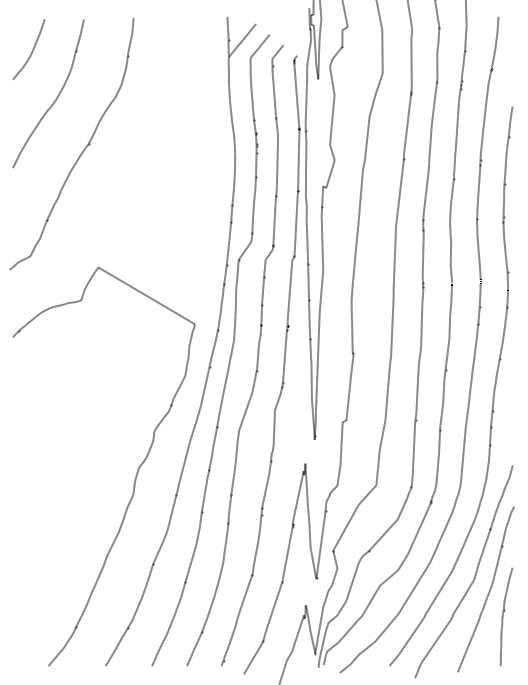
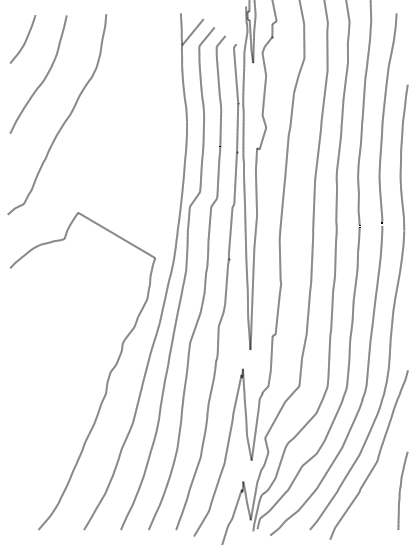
curve: (488, 591) -> (388, 470), removed

